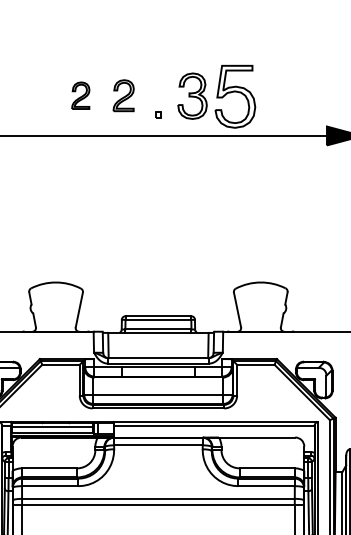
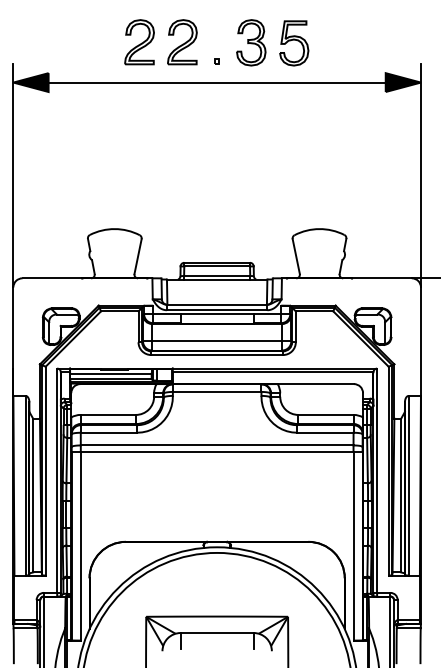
part: (80, 95) -> (139, 42), size x1.67
part: (123, 95) -> (182, 42), size x1.43
part: (235, 96) -> (294, 43), size x0.71

